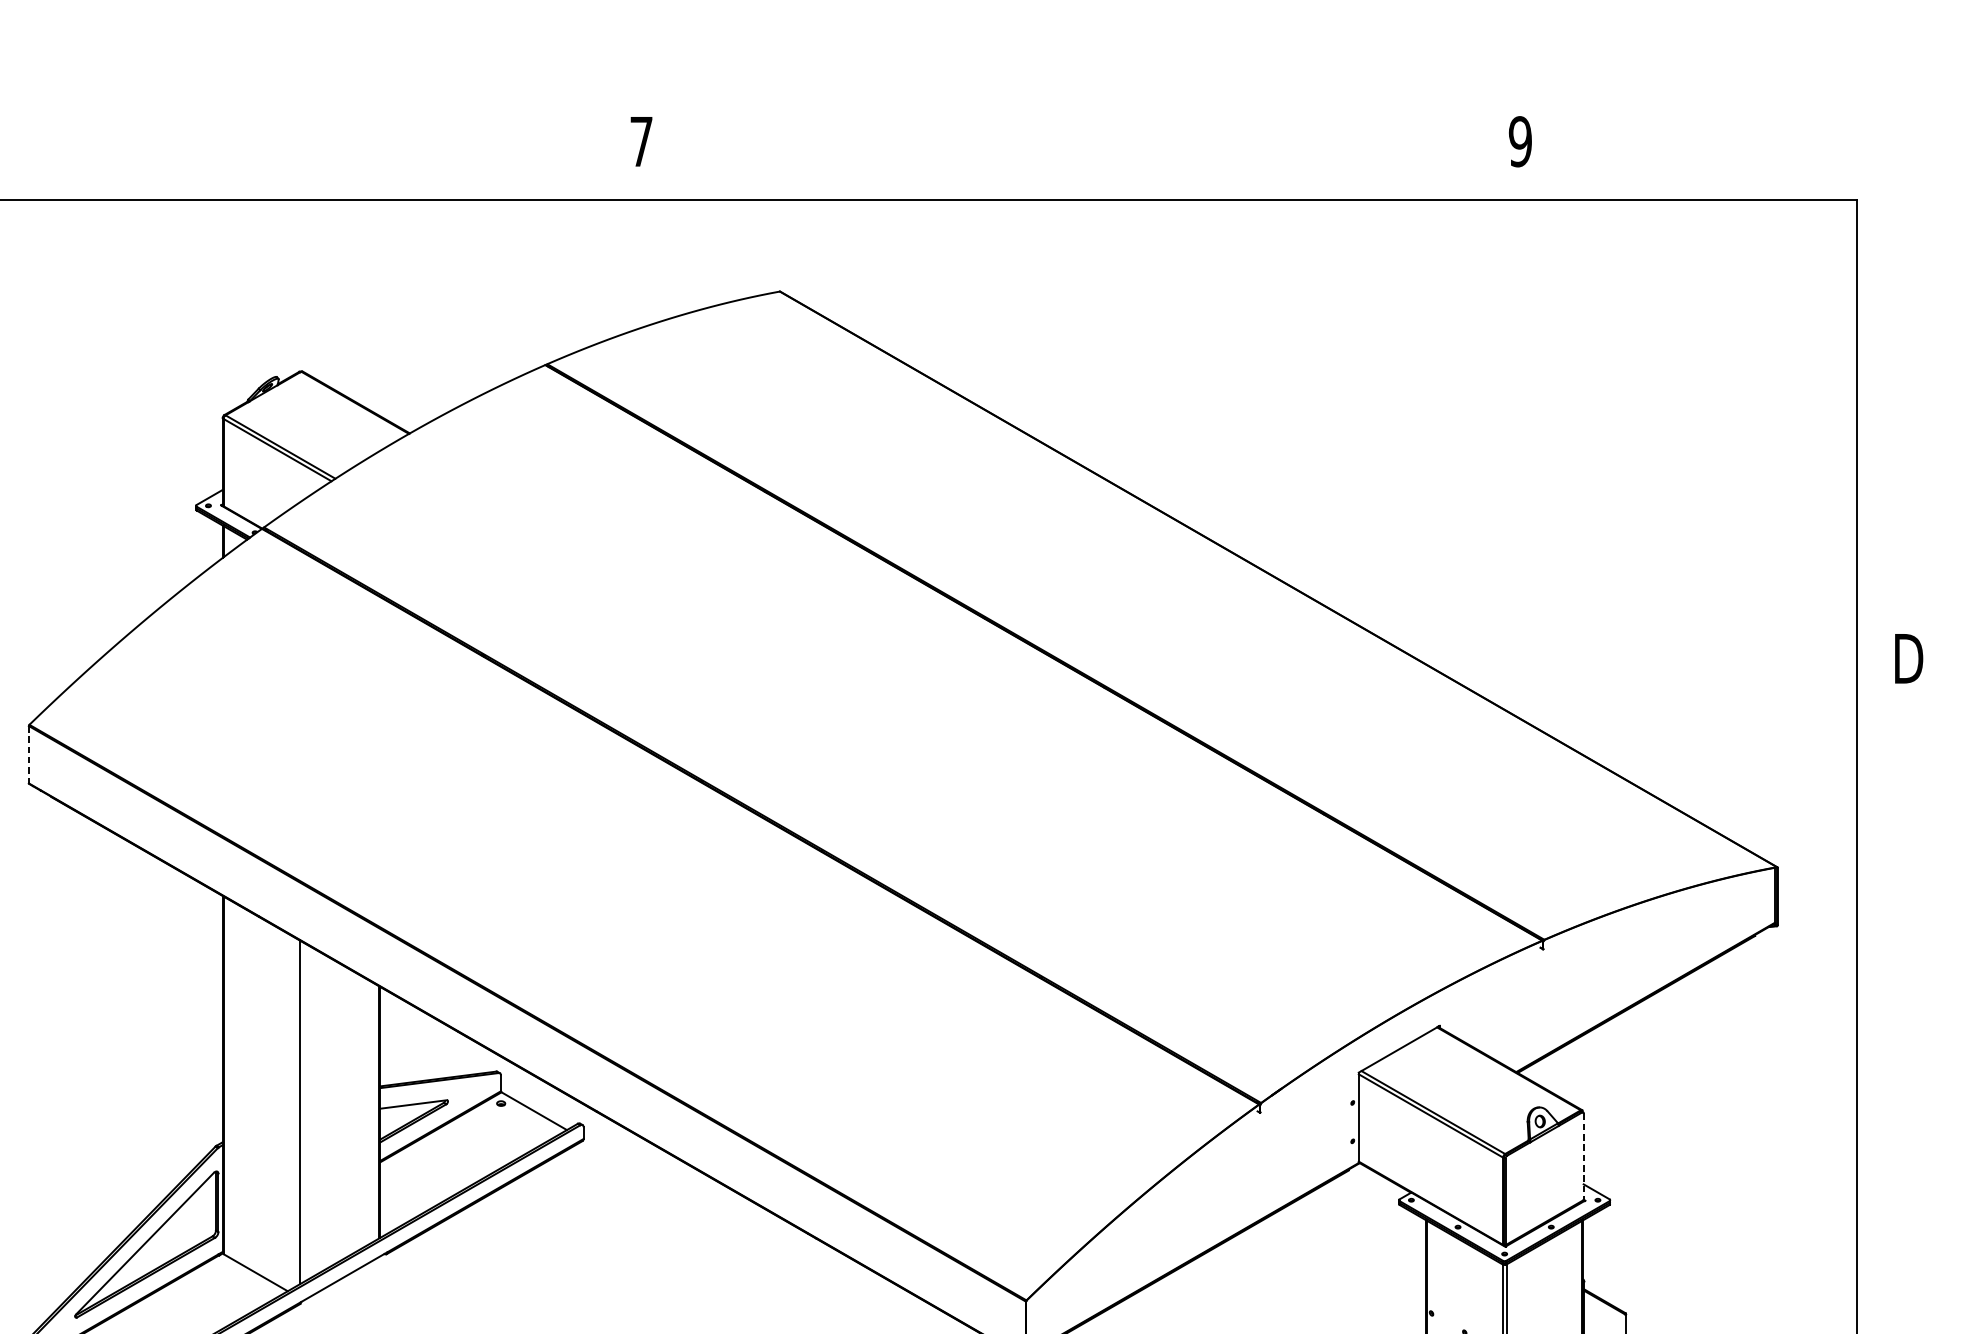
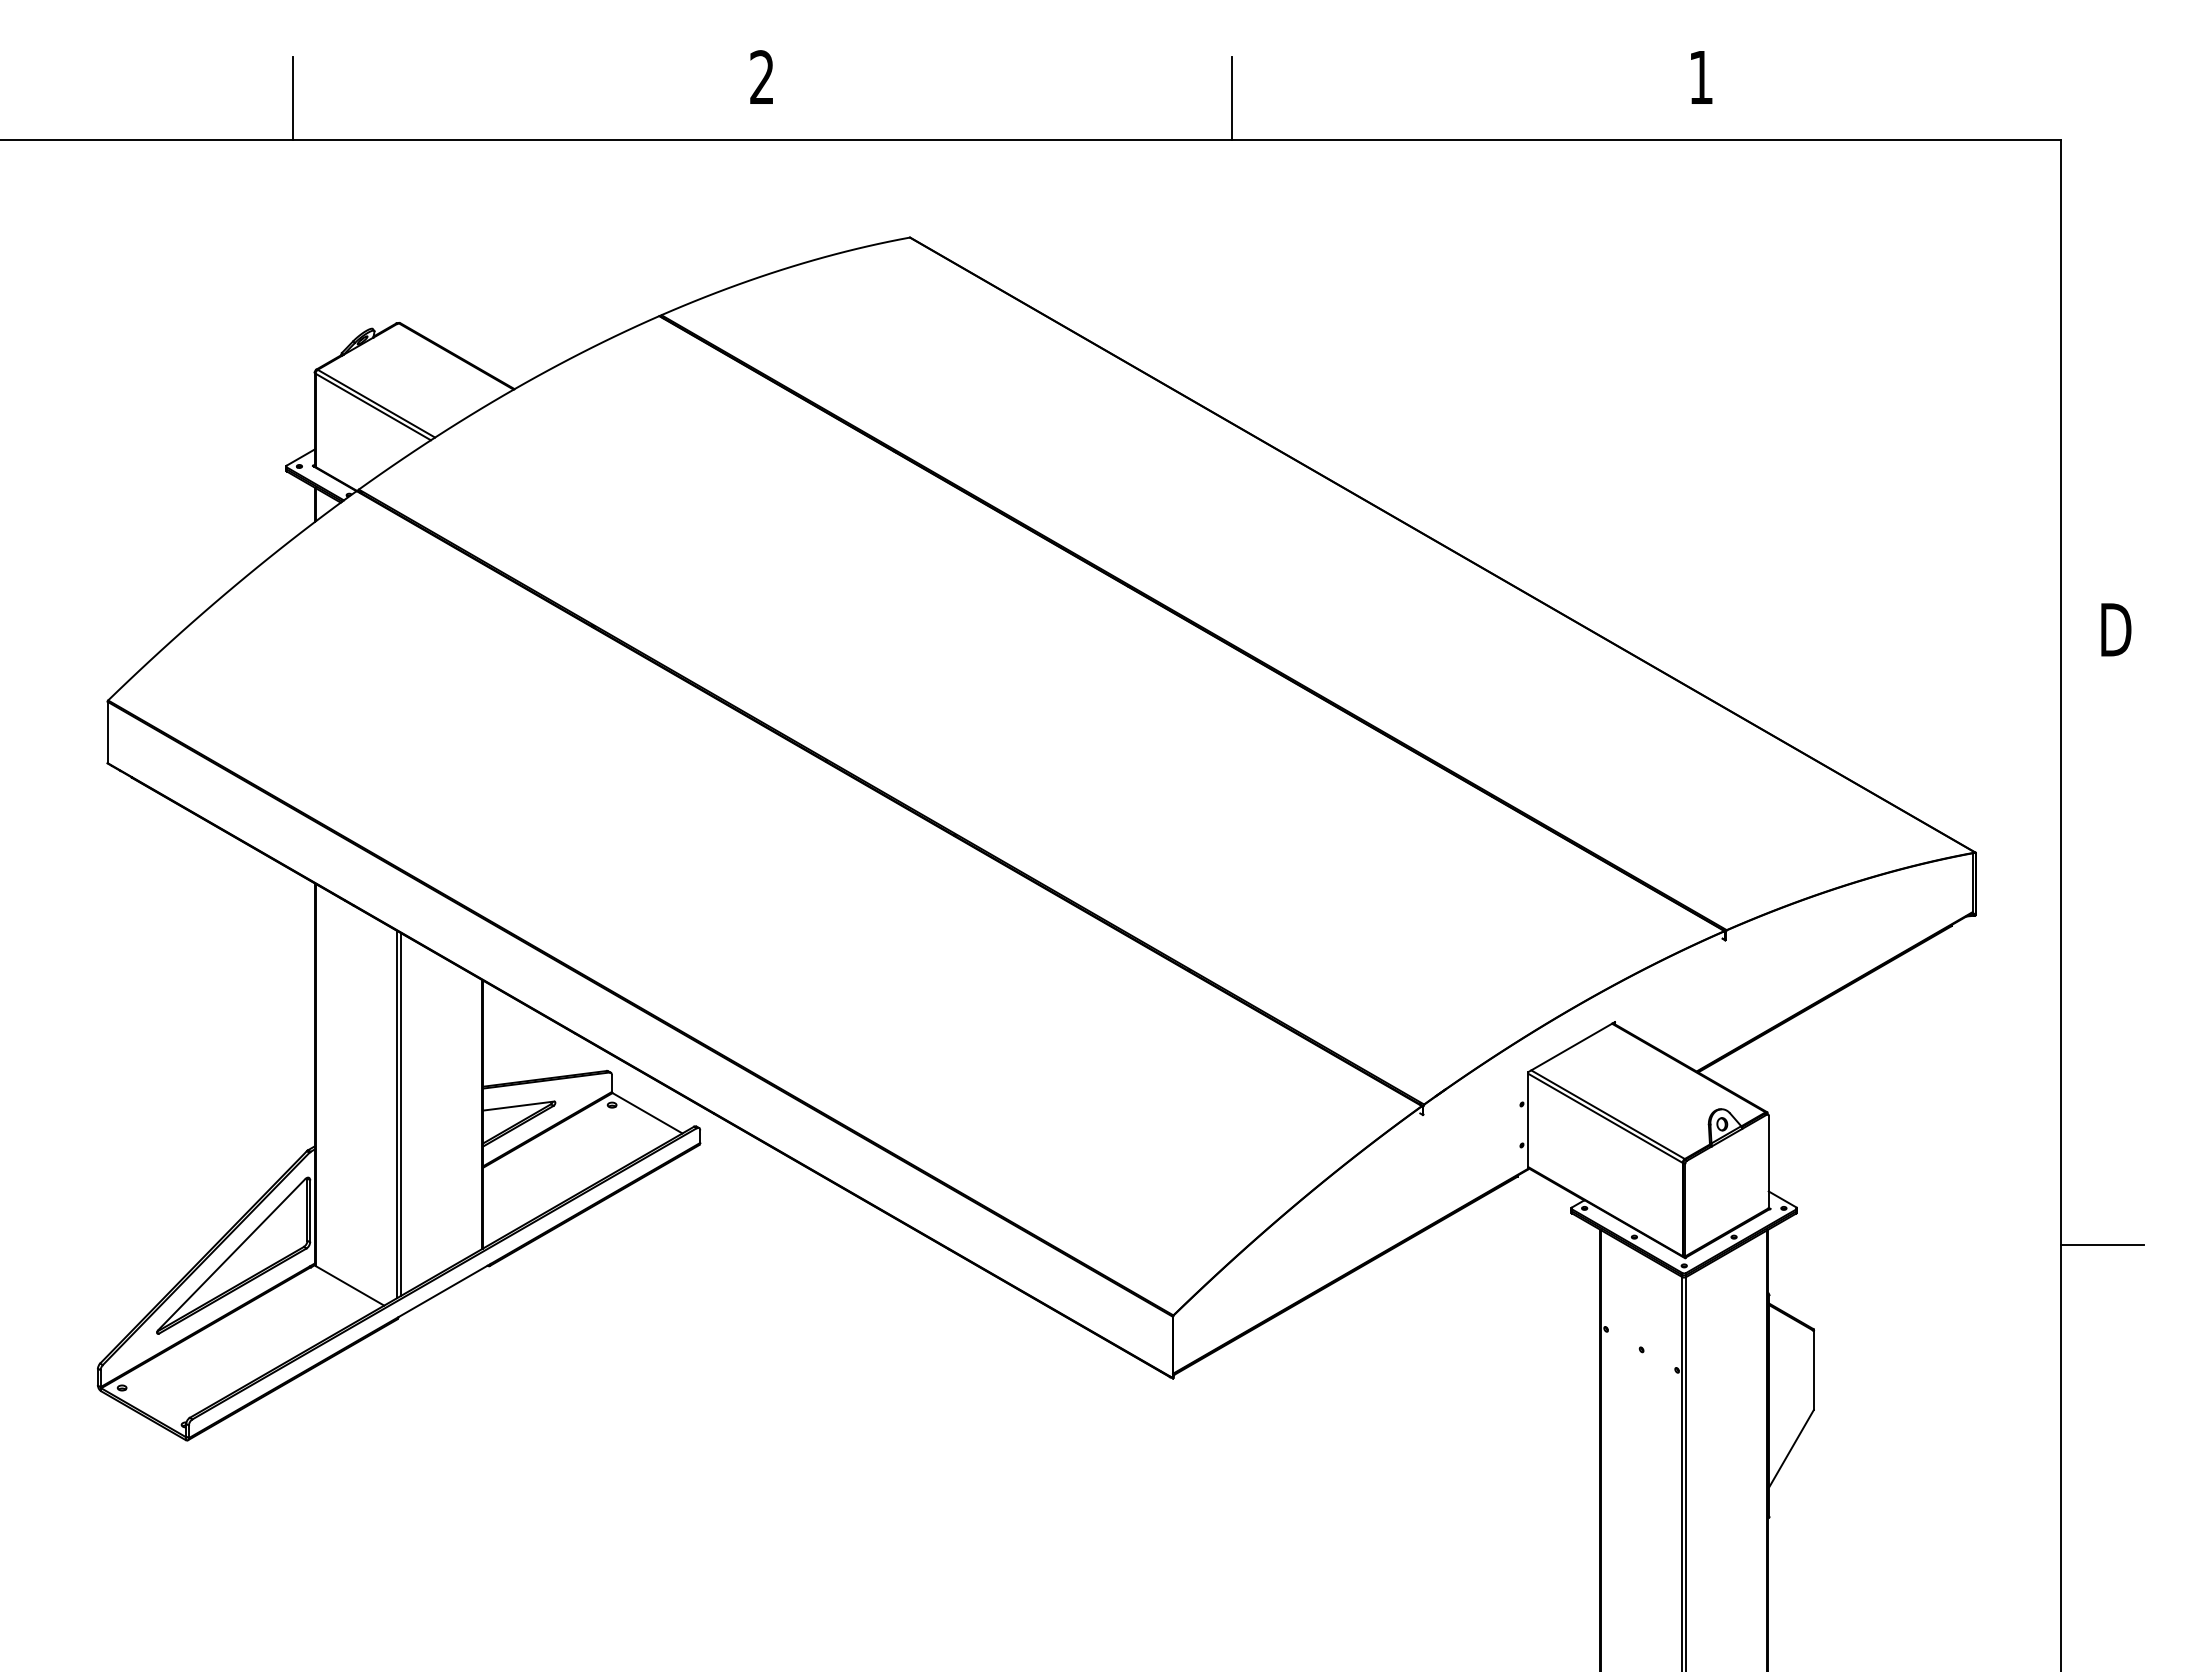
text: (640, 140) -> (761, 76), 7 -> 2
text: (1519, 141) -> (1700, 77), 9 -> 1
line: (202, 161) -> (293, 98), added
line: (1081, 161) -> (1232, 98), added
line: (28, 754) -> (107, 732), dashed -> solid
line: (303, 1112) -> (401, 1114), added
line: (1583, 1157) -> (1768, 1162), dashed -> solid
line: (1895, 1234) -> (2101, 1244), added

